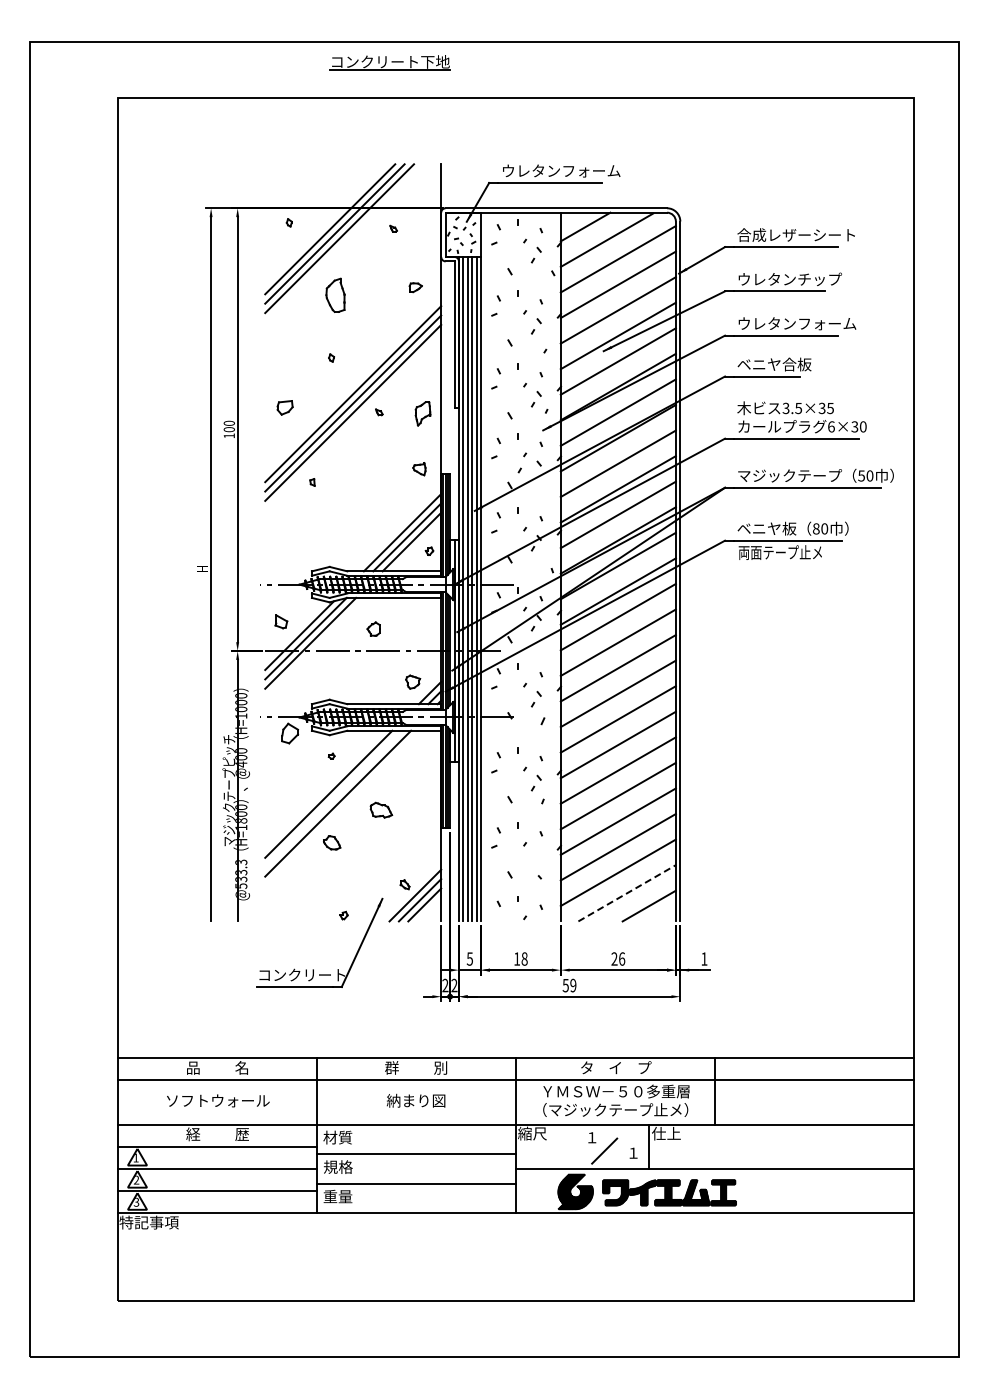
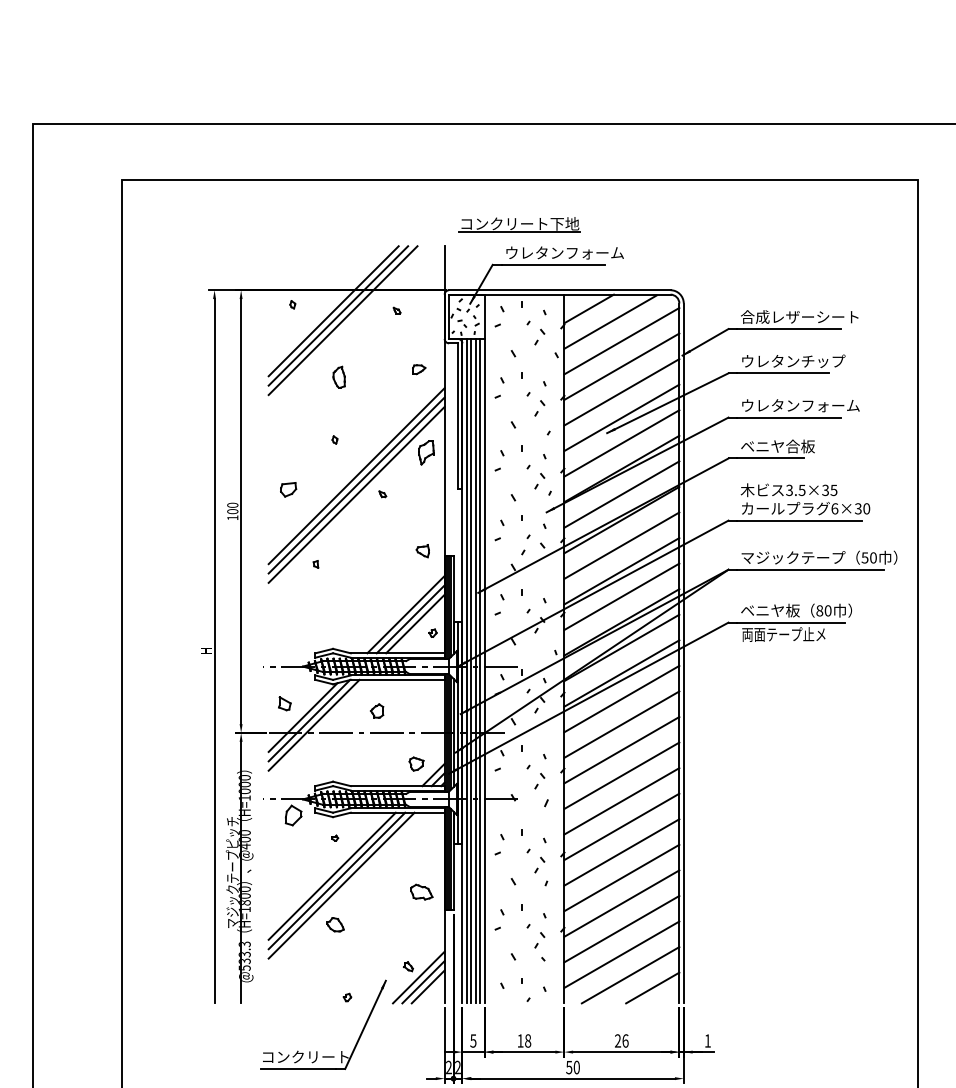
part: (389, 62) -> (518, 224), moved
part: (335, 294) -> (338, 376), size x0.62
part: (422, 413) -> (425, 452), moved
line: (333, 798) -> (336, 880), added
part: (381, 809) -> (421, 891), moved
part: (536, 858) -> (539, 940), added
line: (627, 893) -> (630, 975), dashed -> solid
text: (573, 985) -> (576, 1067), 59 -> 50

